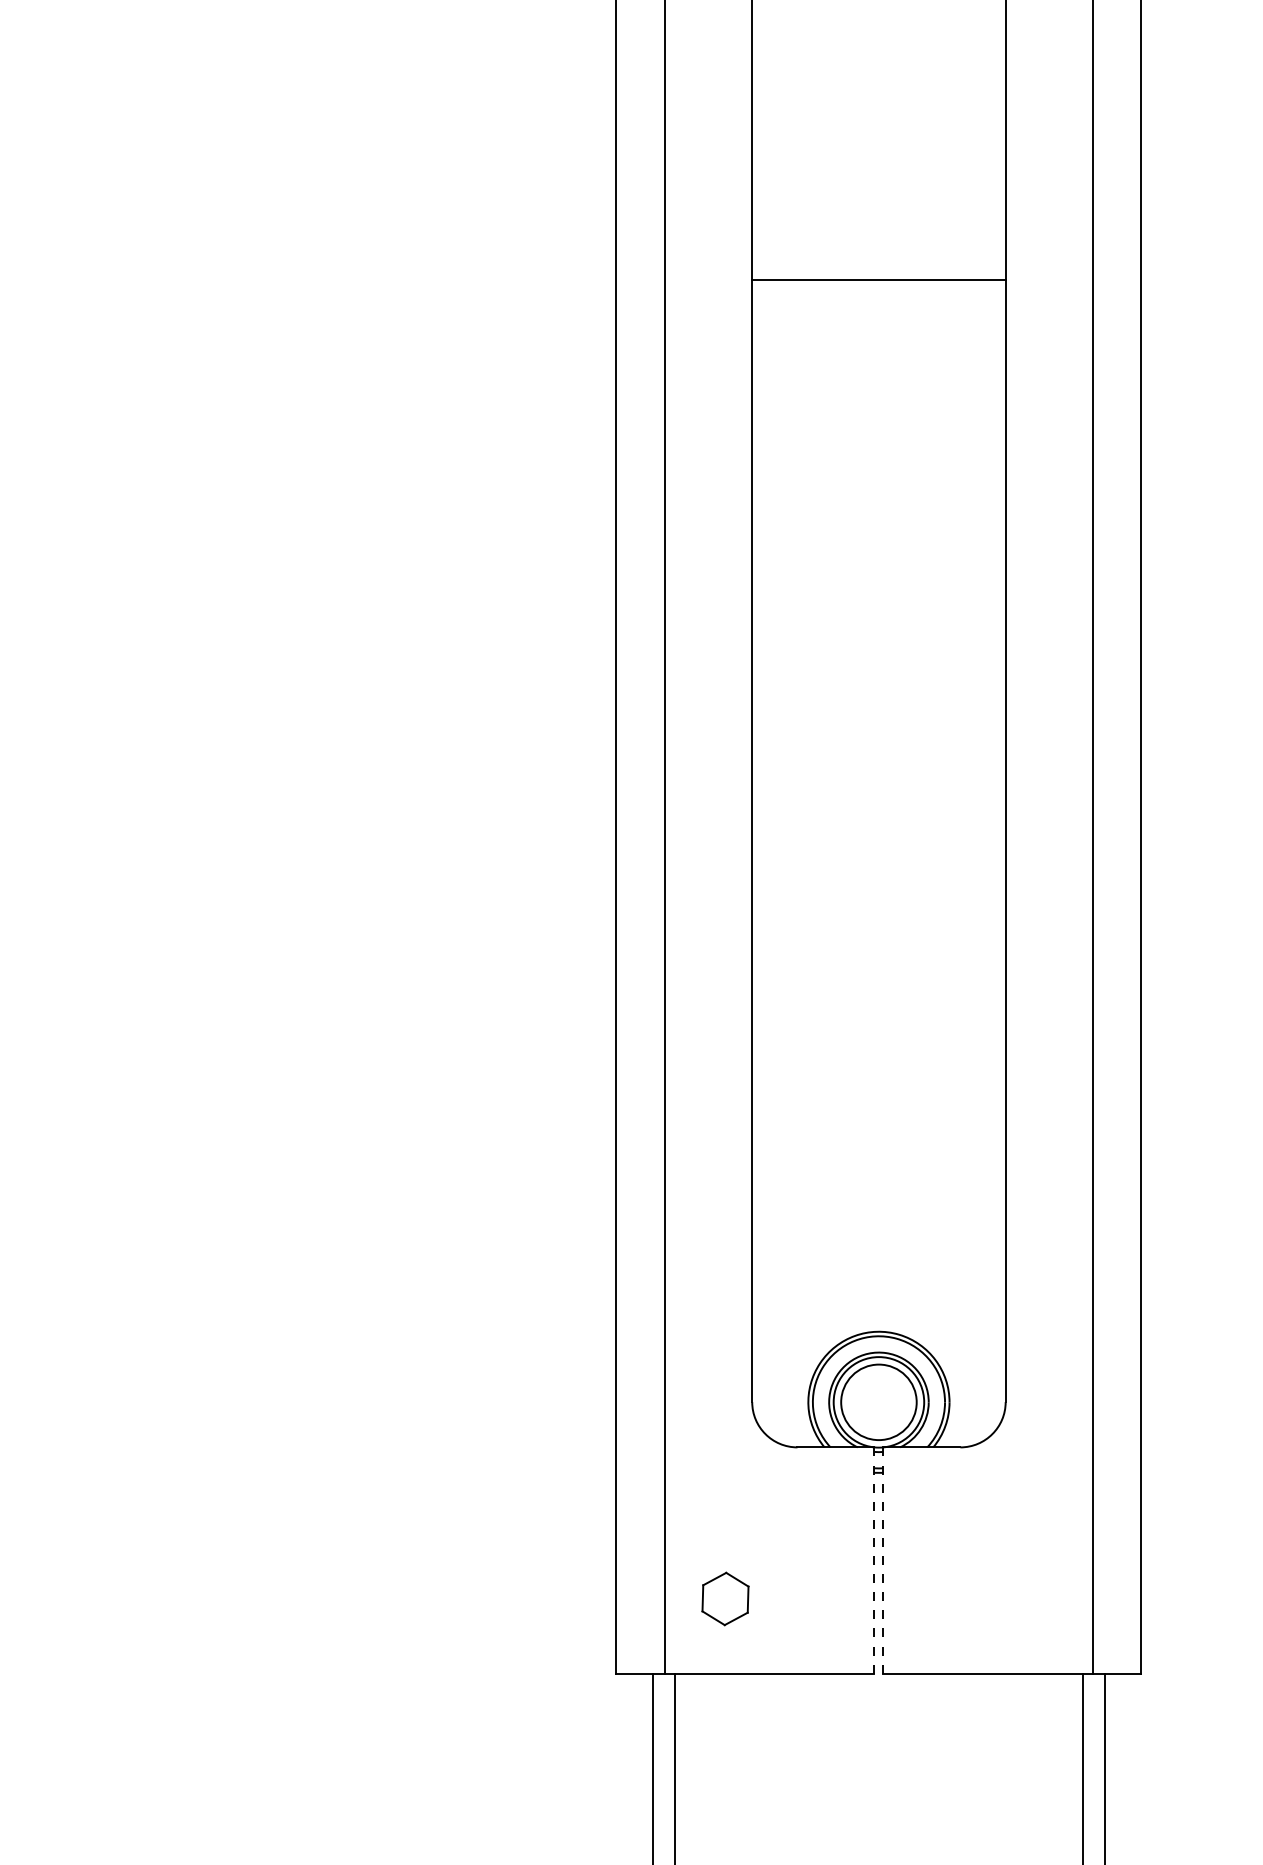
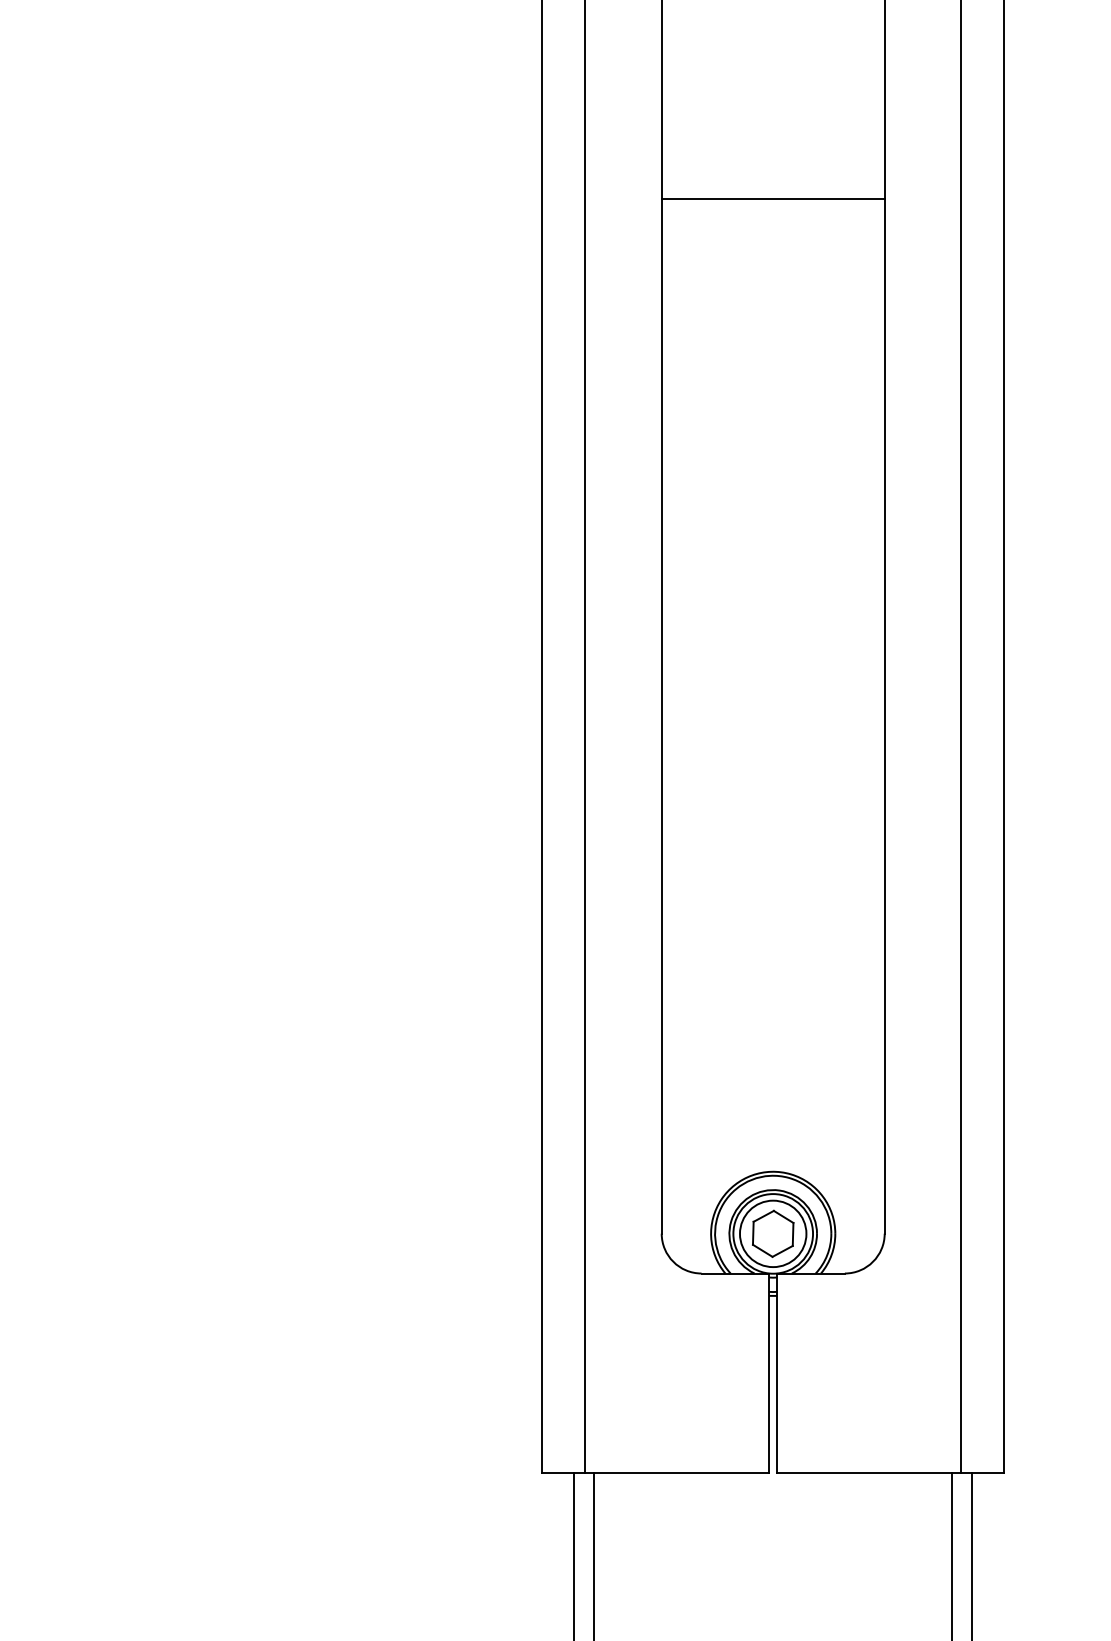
line: (878, 280) -> (772, 198), moved
line: (874, 1561) -> (769, 1373), dashed -> solid
line: (883, 1561) -> (777, 1373), dashed -> solid
part: (725, 1598) -> (773, 1233), moved

